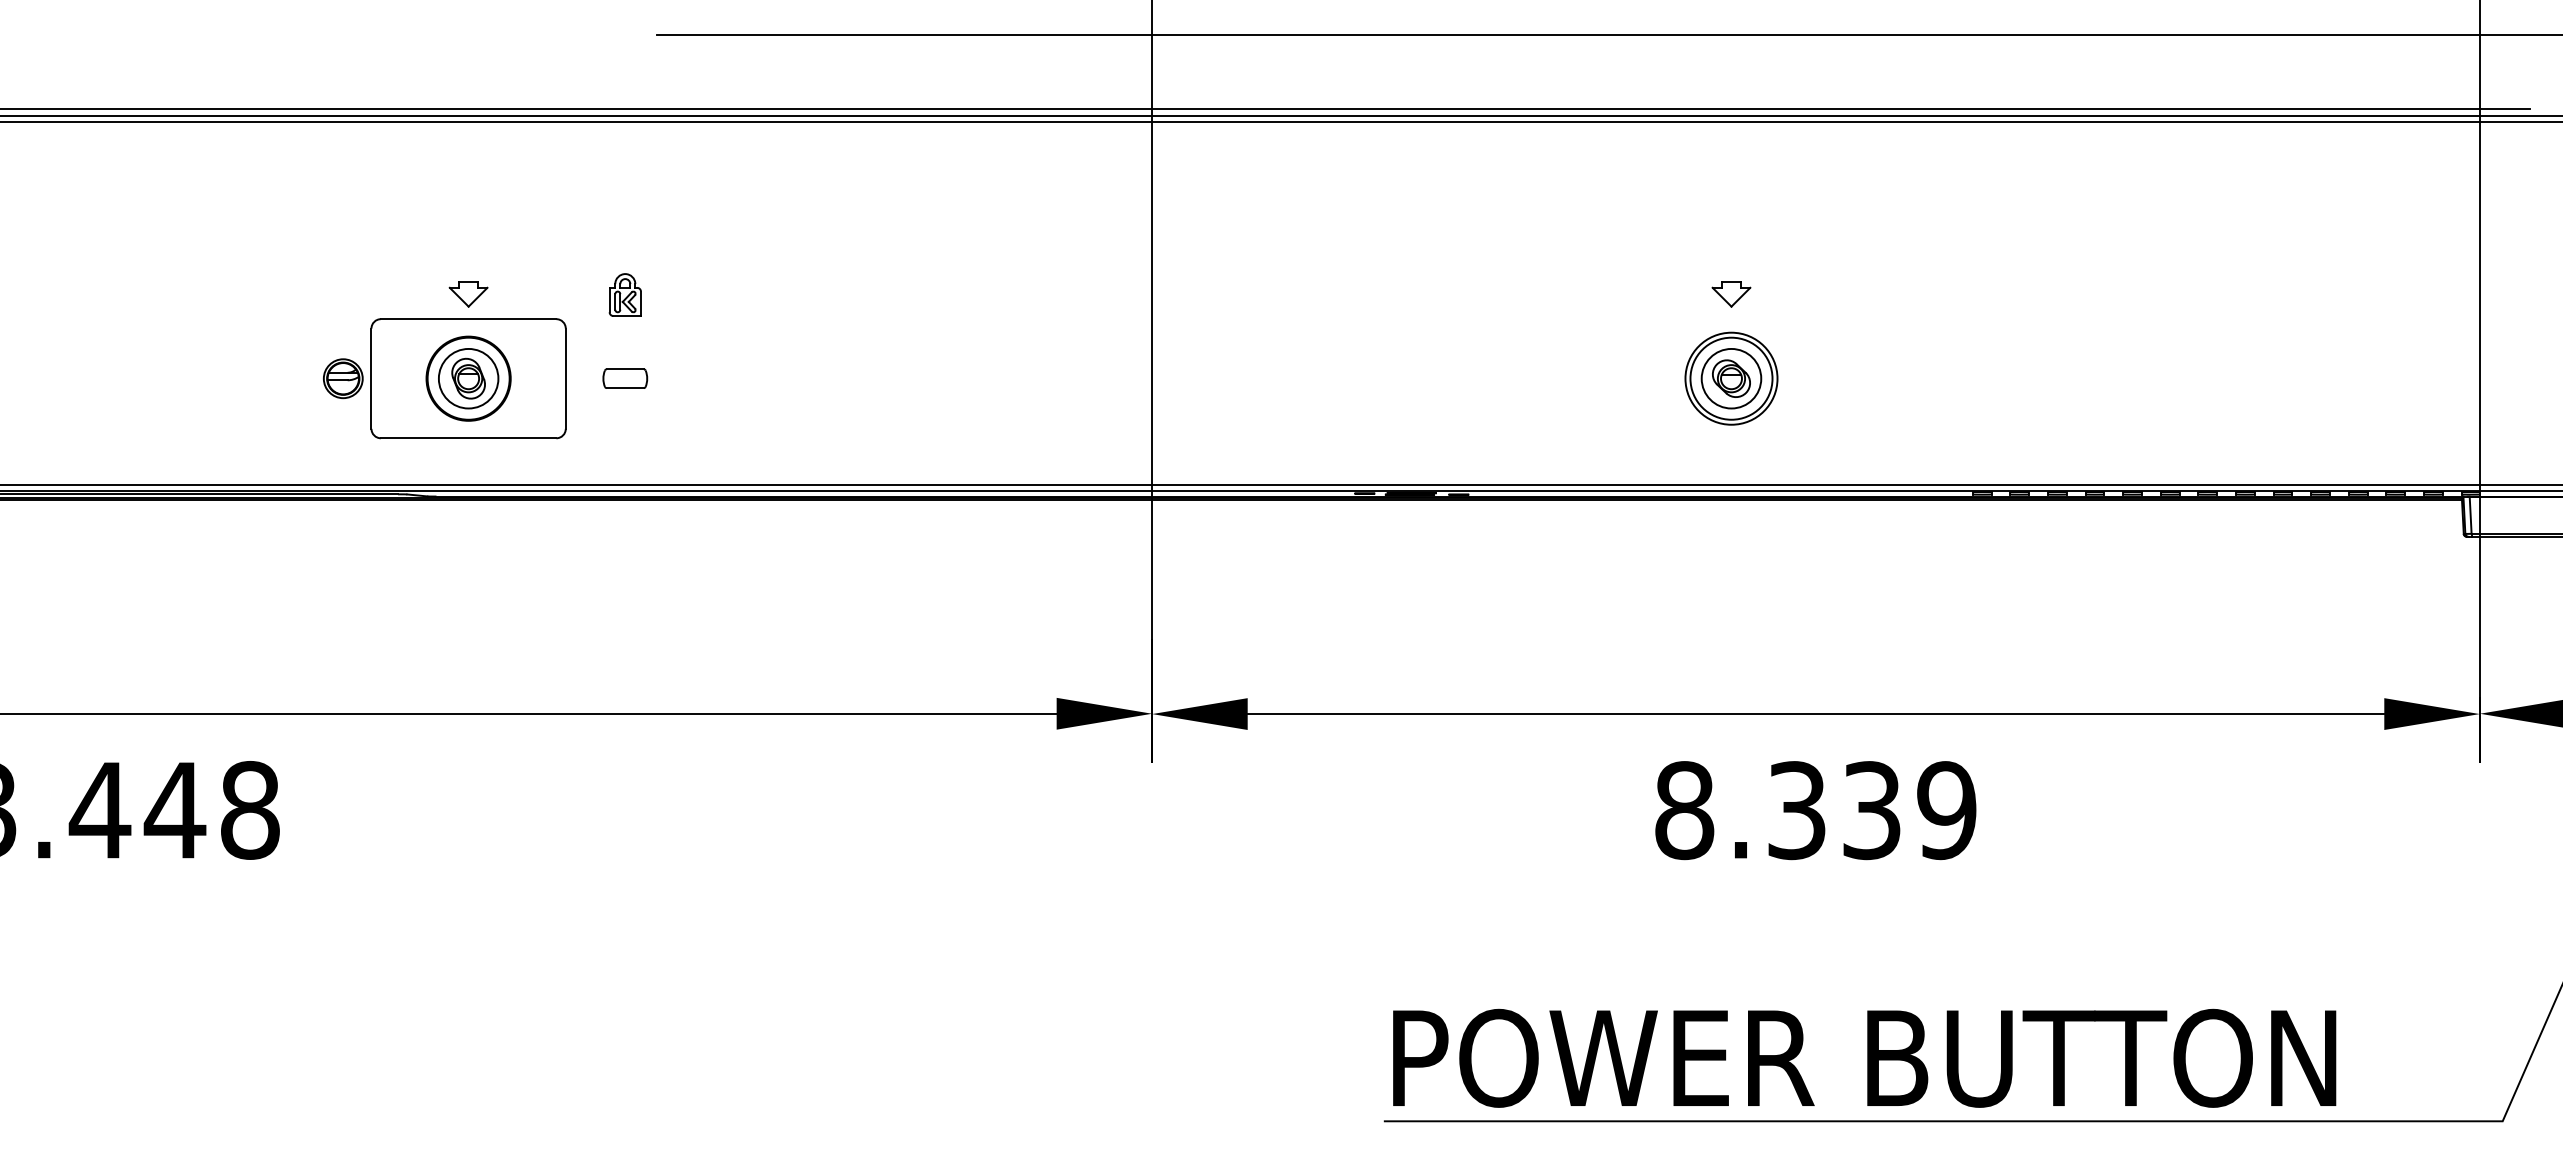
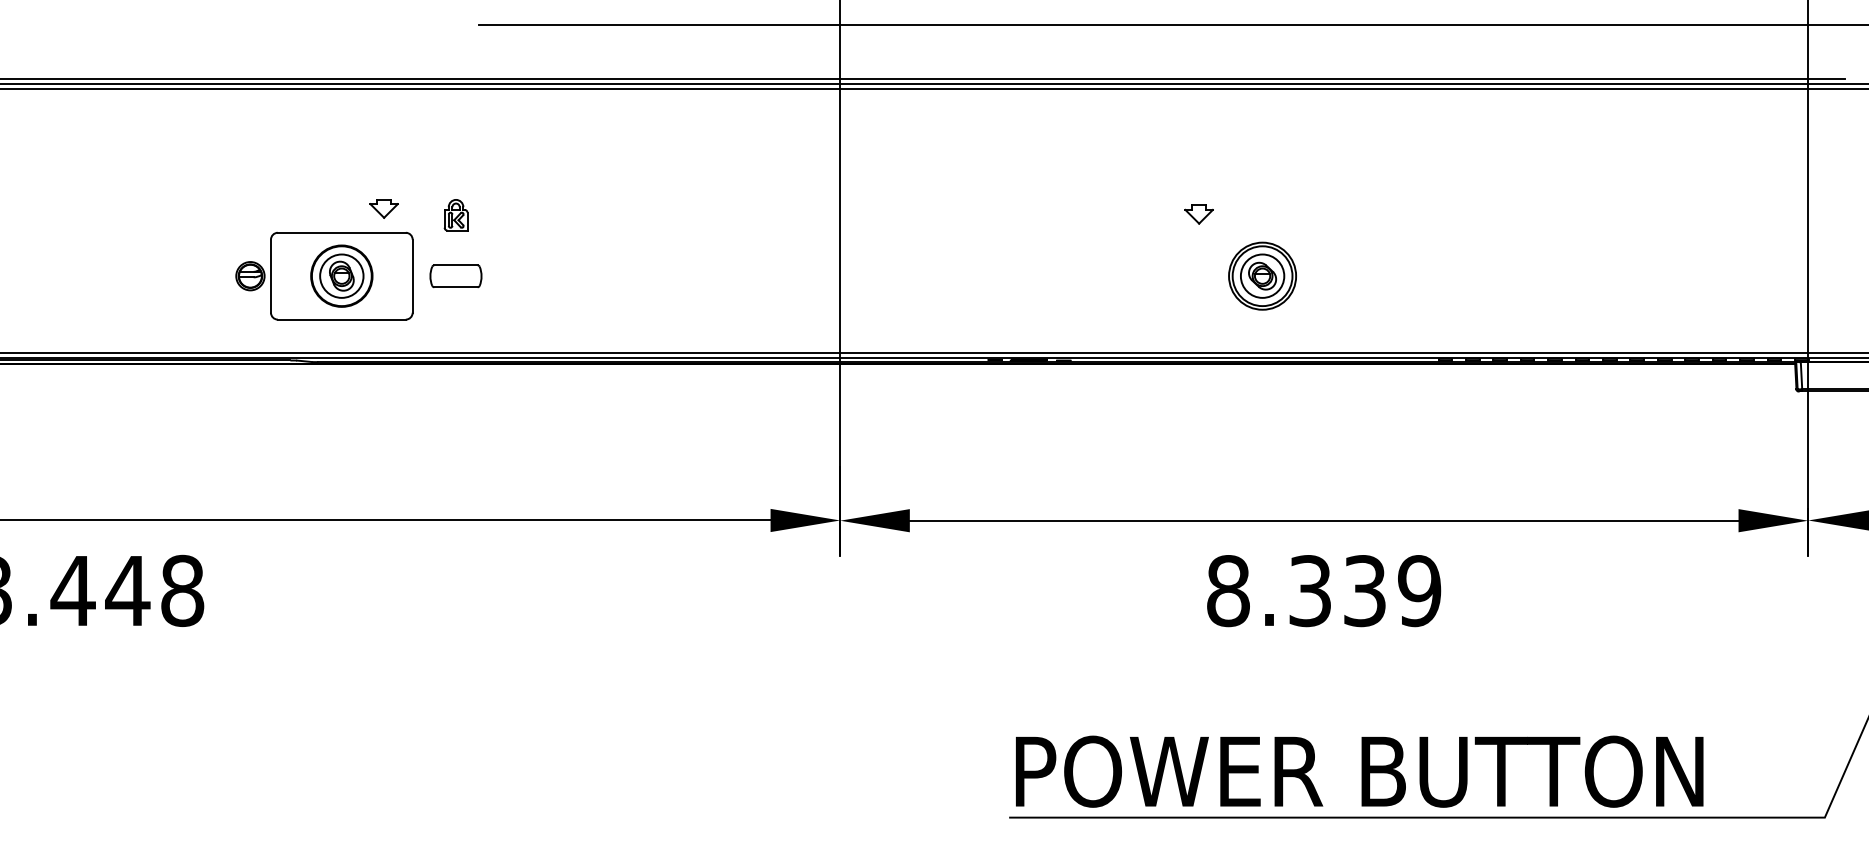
part: (468, 294) -> (384, 208), moved
part: (1731, 294) -> (1199, 214), moved
part: (625, 378) -> (456, 276), size x1.6

